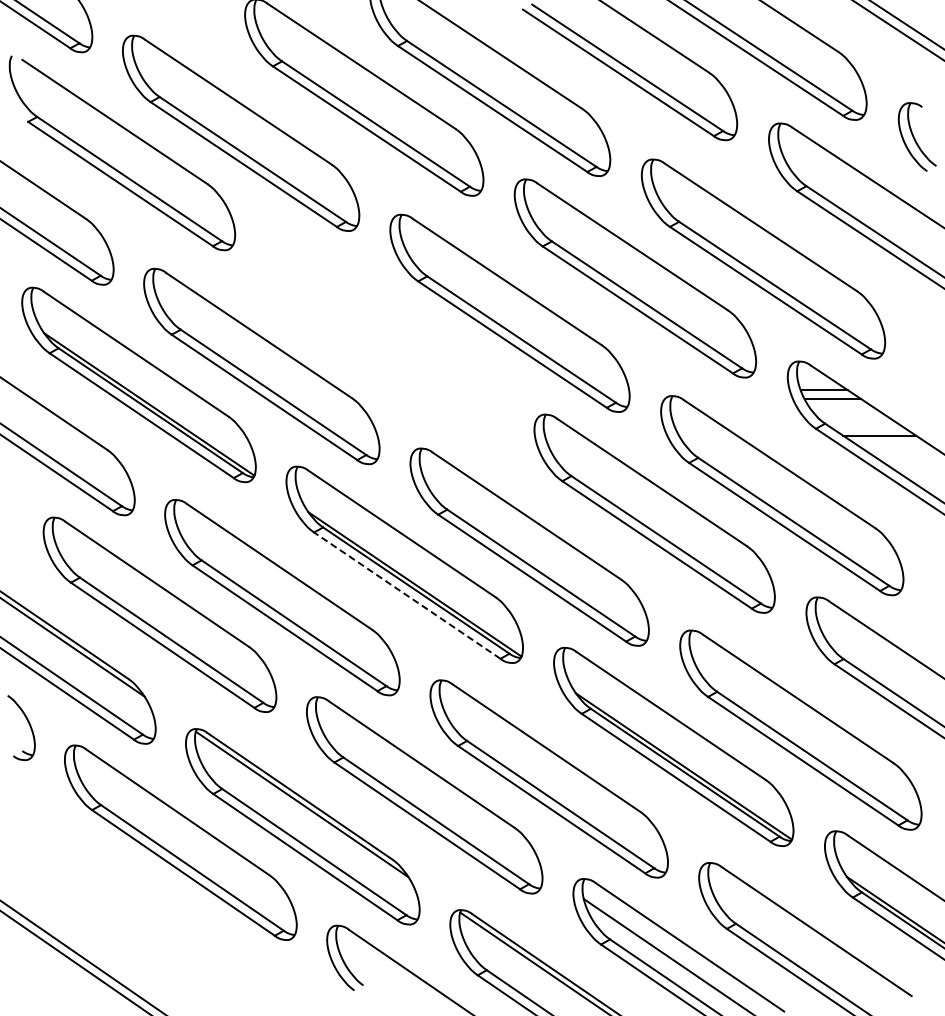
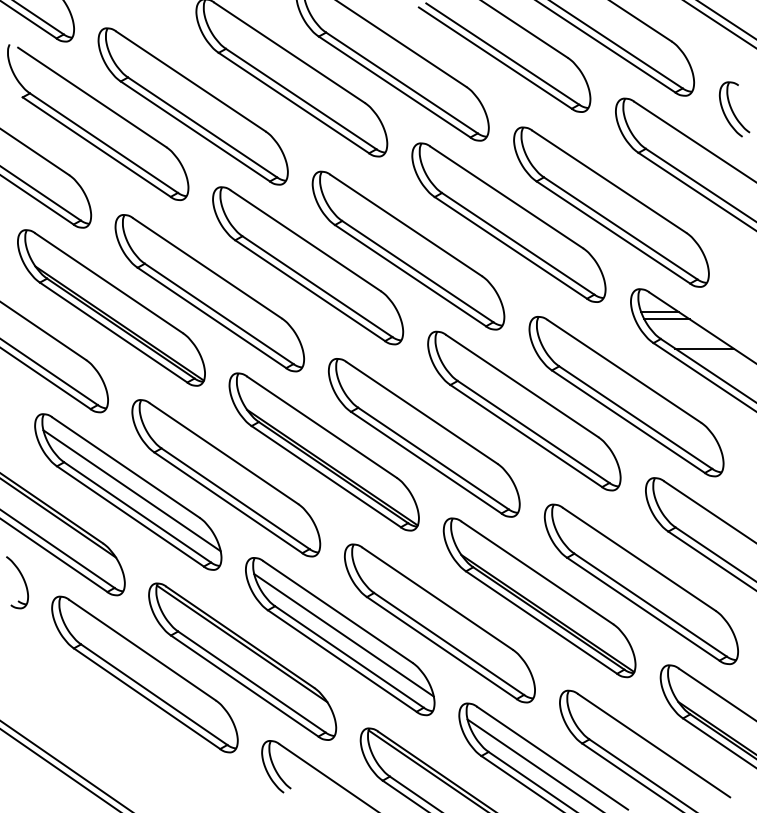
part: (384, 332) -> (308, 265), added
line: (407, 595) -> (326, 476), dashed -> solid
line: (164, 612) -> (131, 490), added
line: (429, 793) -> (344, 635), added

